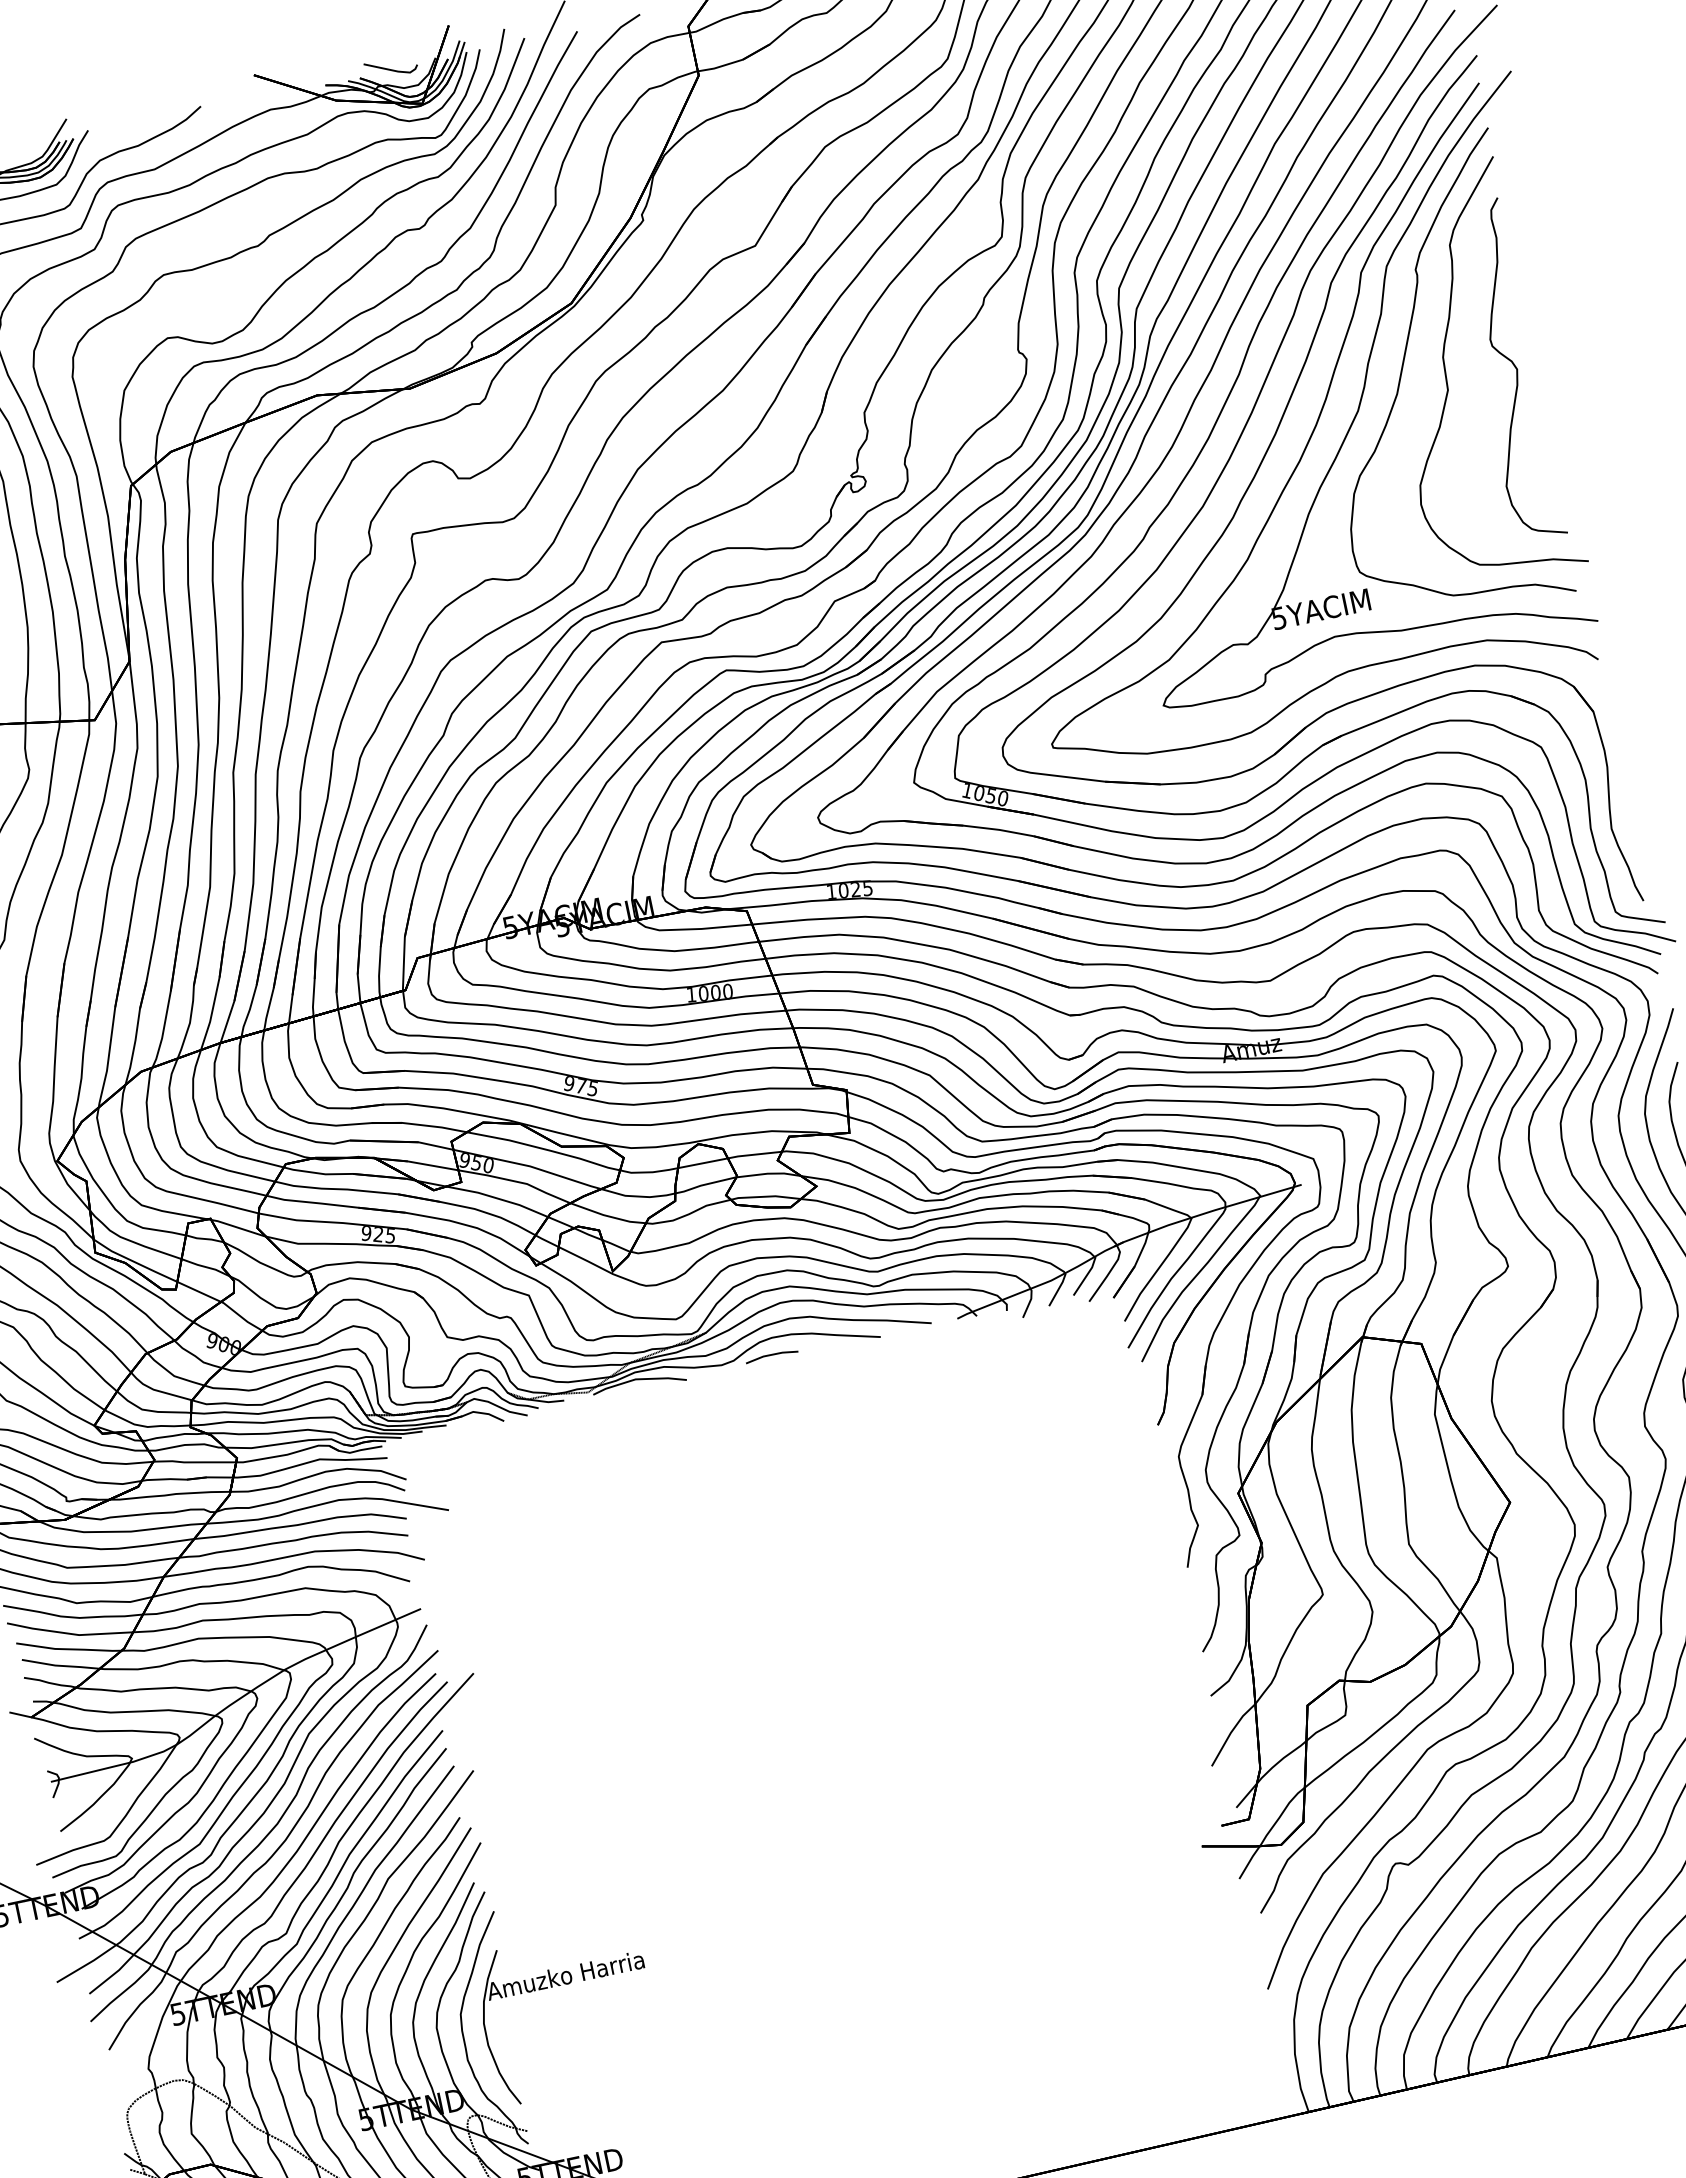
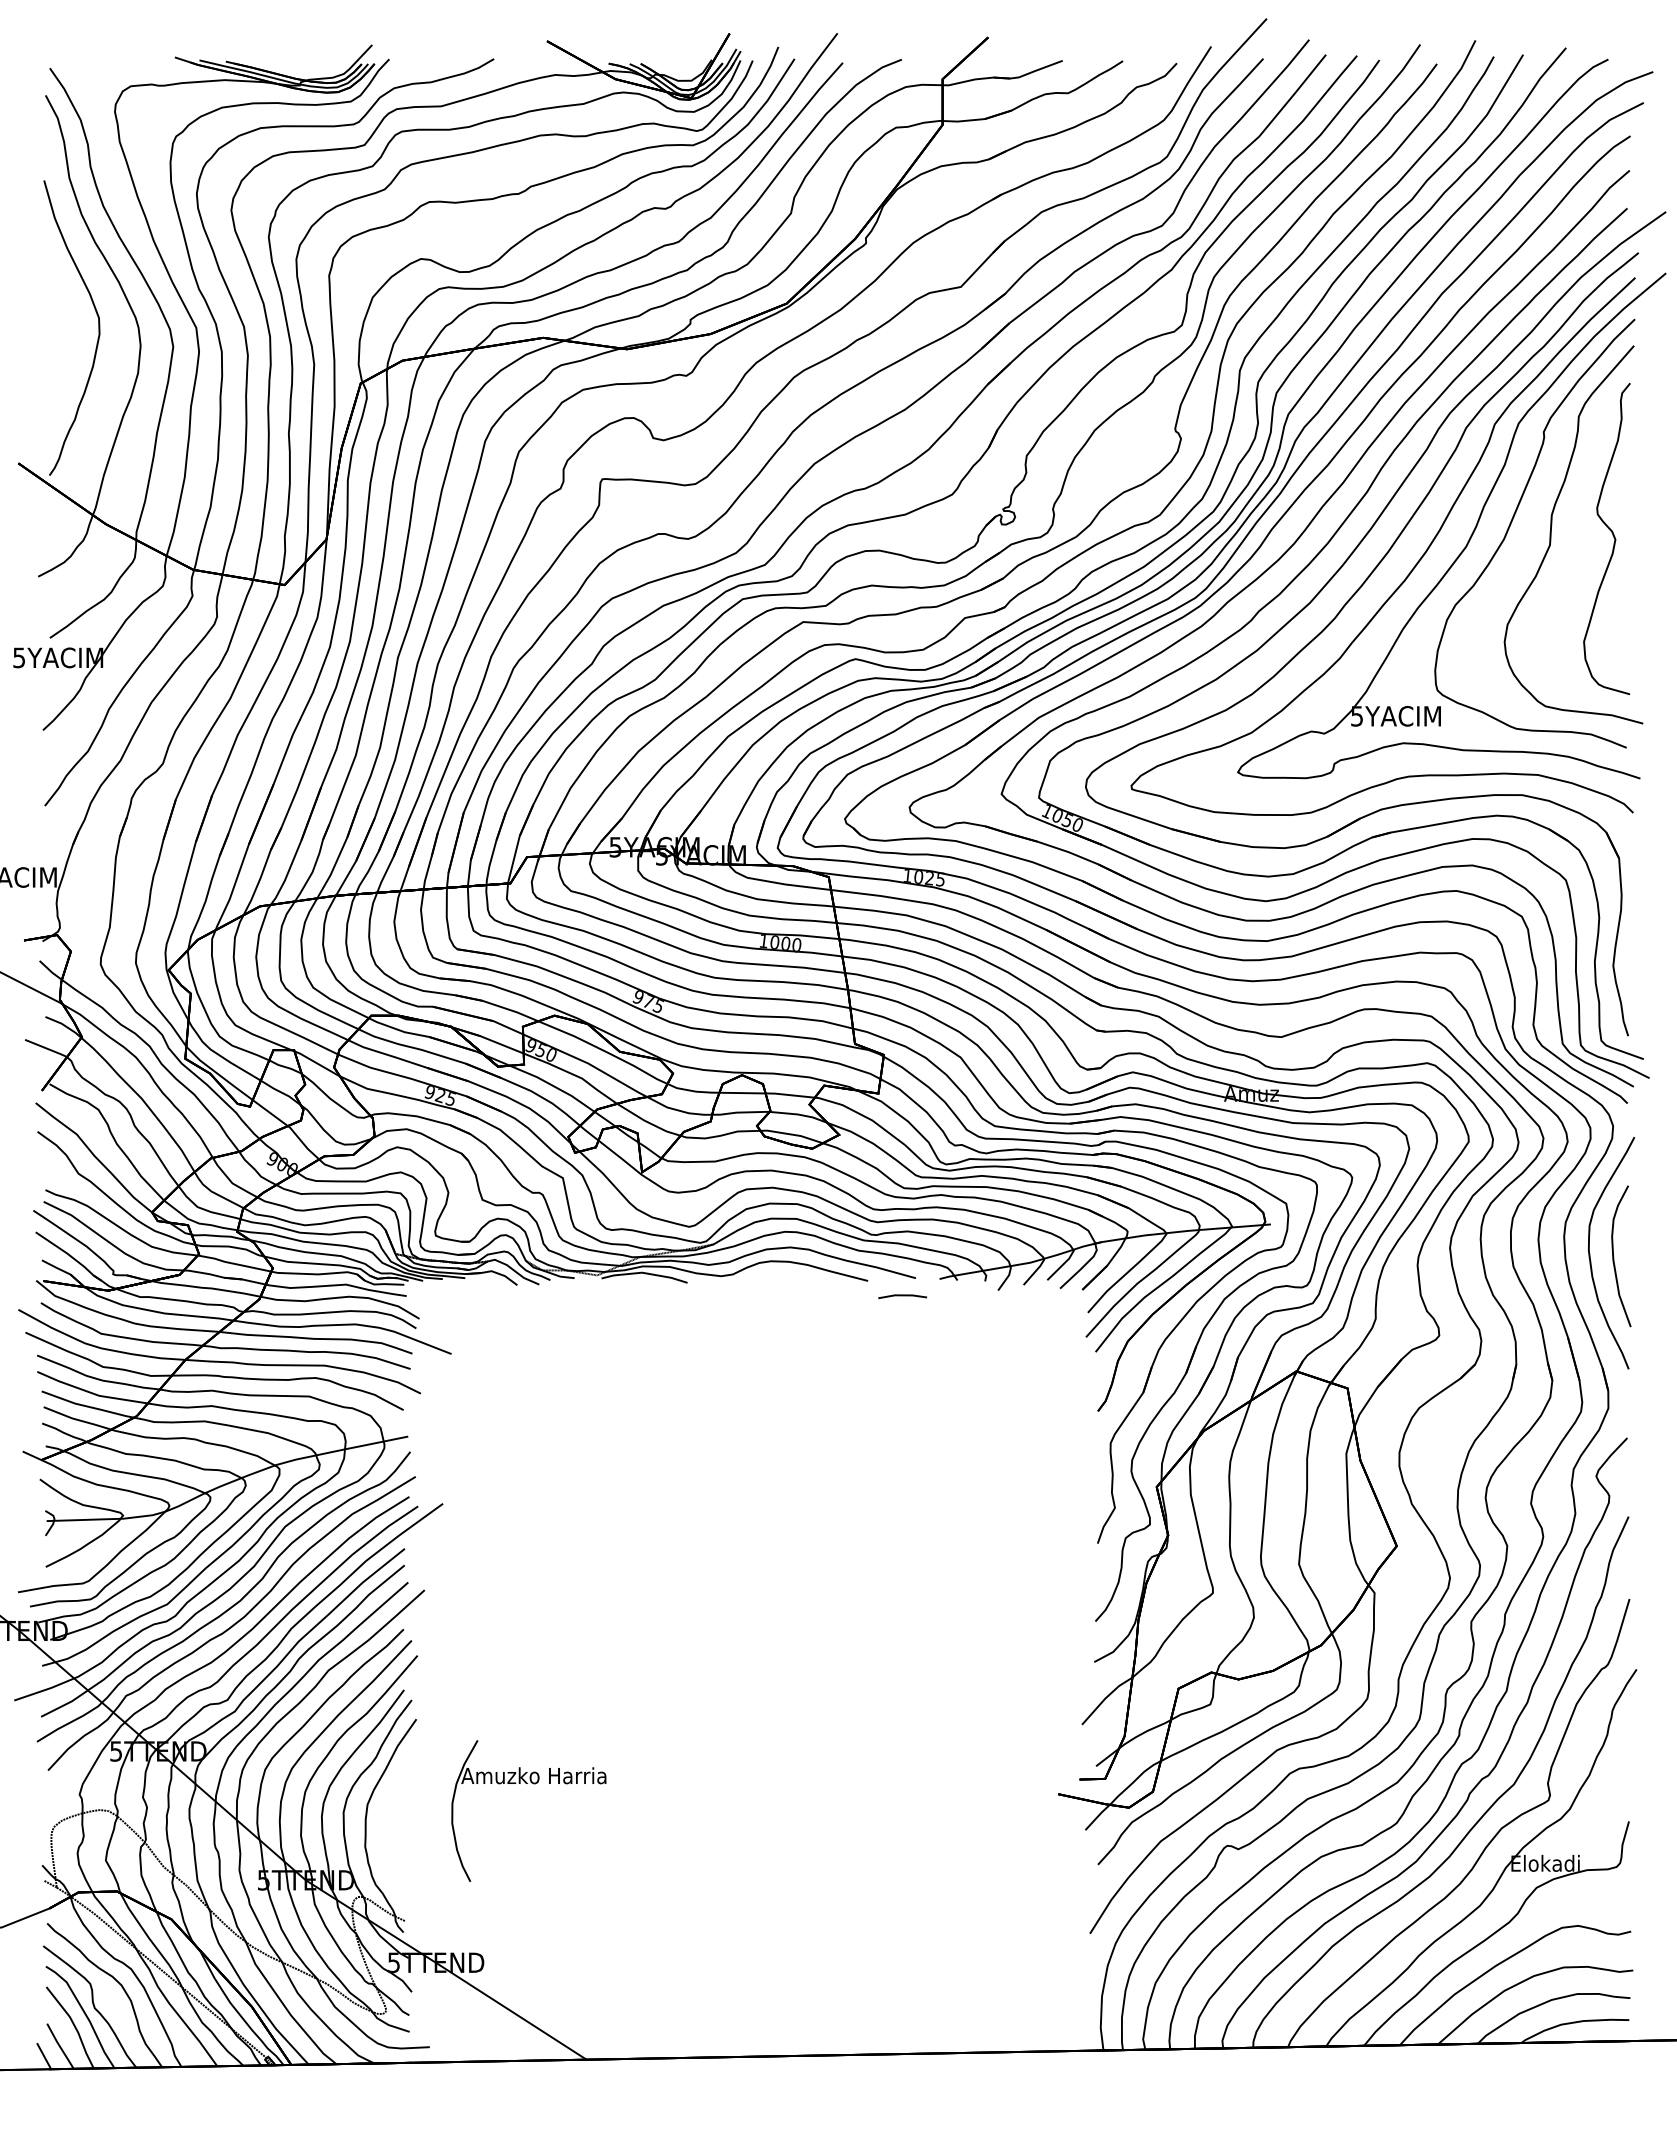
line: (391, 69) -> (670, 61), removed
line: (771, 1356) -> (902, 1296), moved
part: (566, 1985) -> (533, 1784), moved

